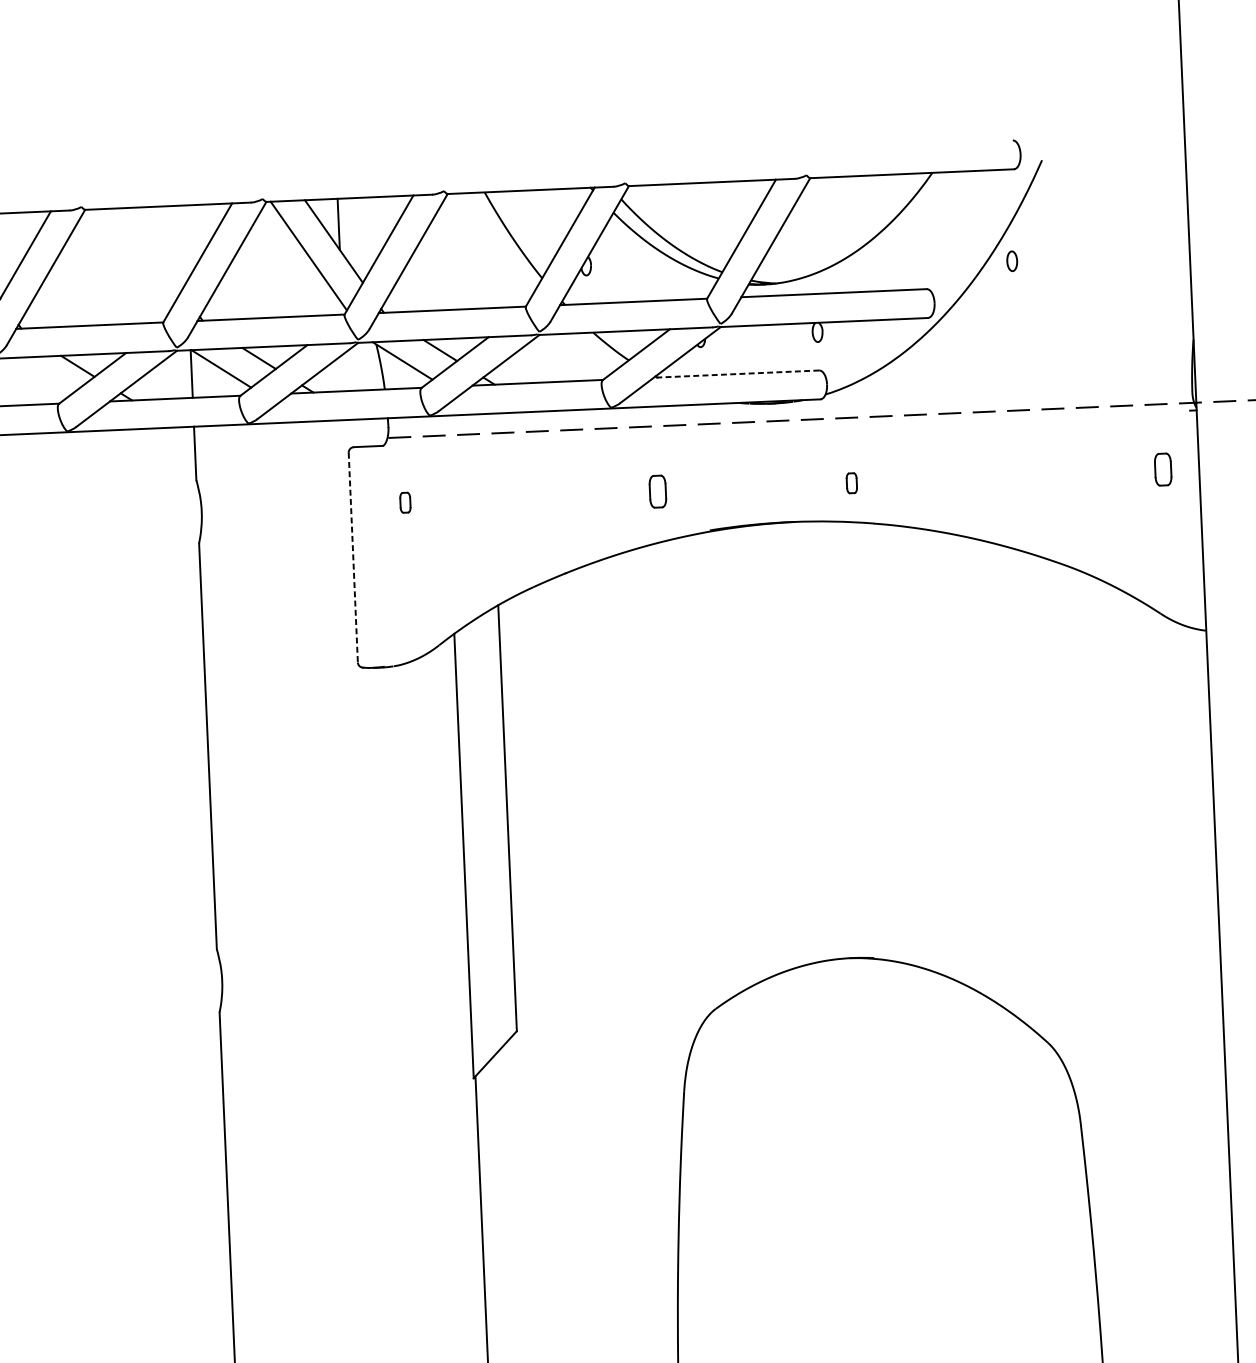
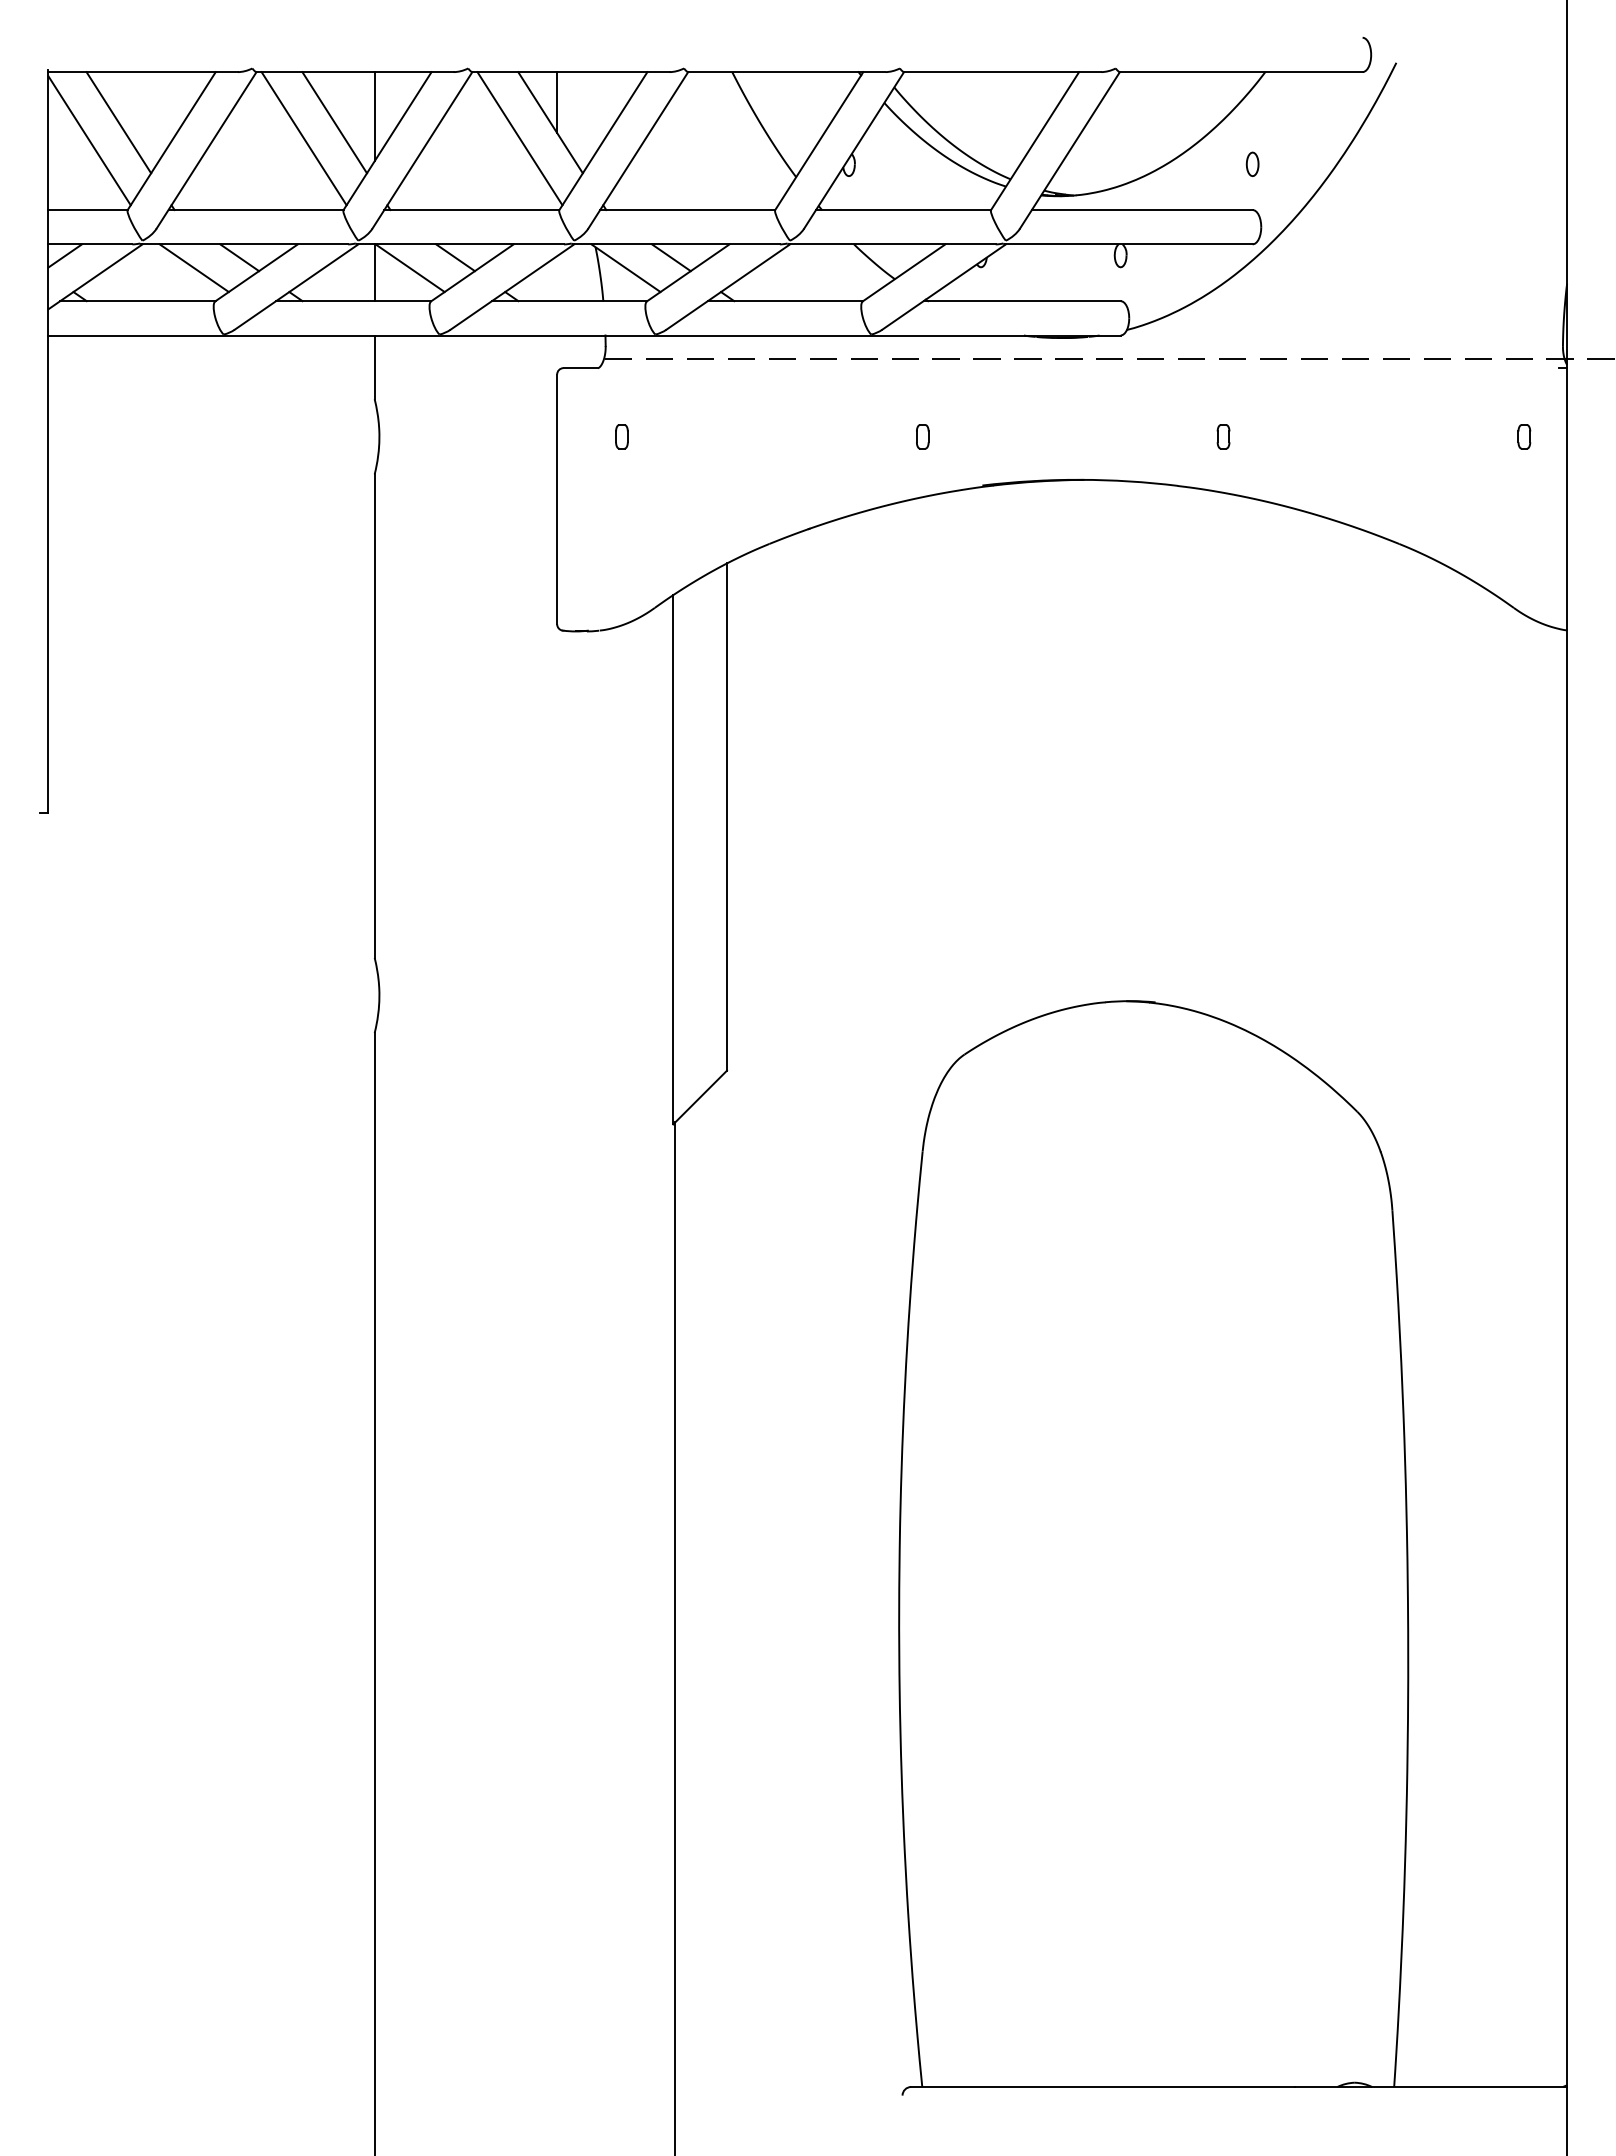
line: (185, 242) -> (374, 116), added
line: (152, 249) -> (334, 122), added
part: (1012, 260) -> (1252, 163), moved
line: (127, 263) -> (303, 138), added
line: (735, 374) -> (1021, 301), dashed -> solid
line: (39, 377) -> (193, 268), added
part: (1163, 469) -> (1524, 436), size x0.62
part: (851, 482) -> (1223, 436), moved
part: (657, 491) -> (922, 436), size x0.62
line: (353, 557) -> (557, 499), dashed -> solid

